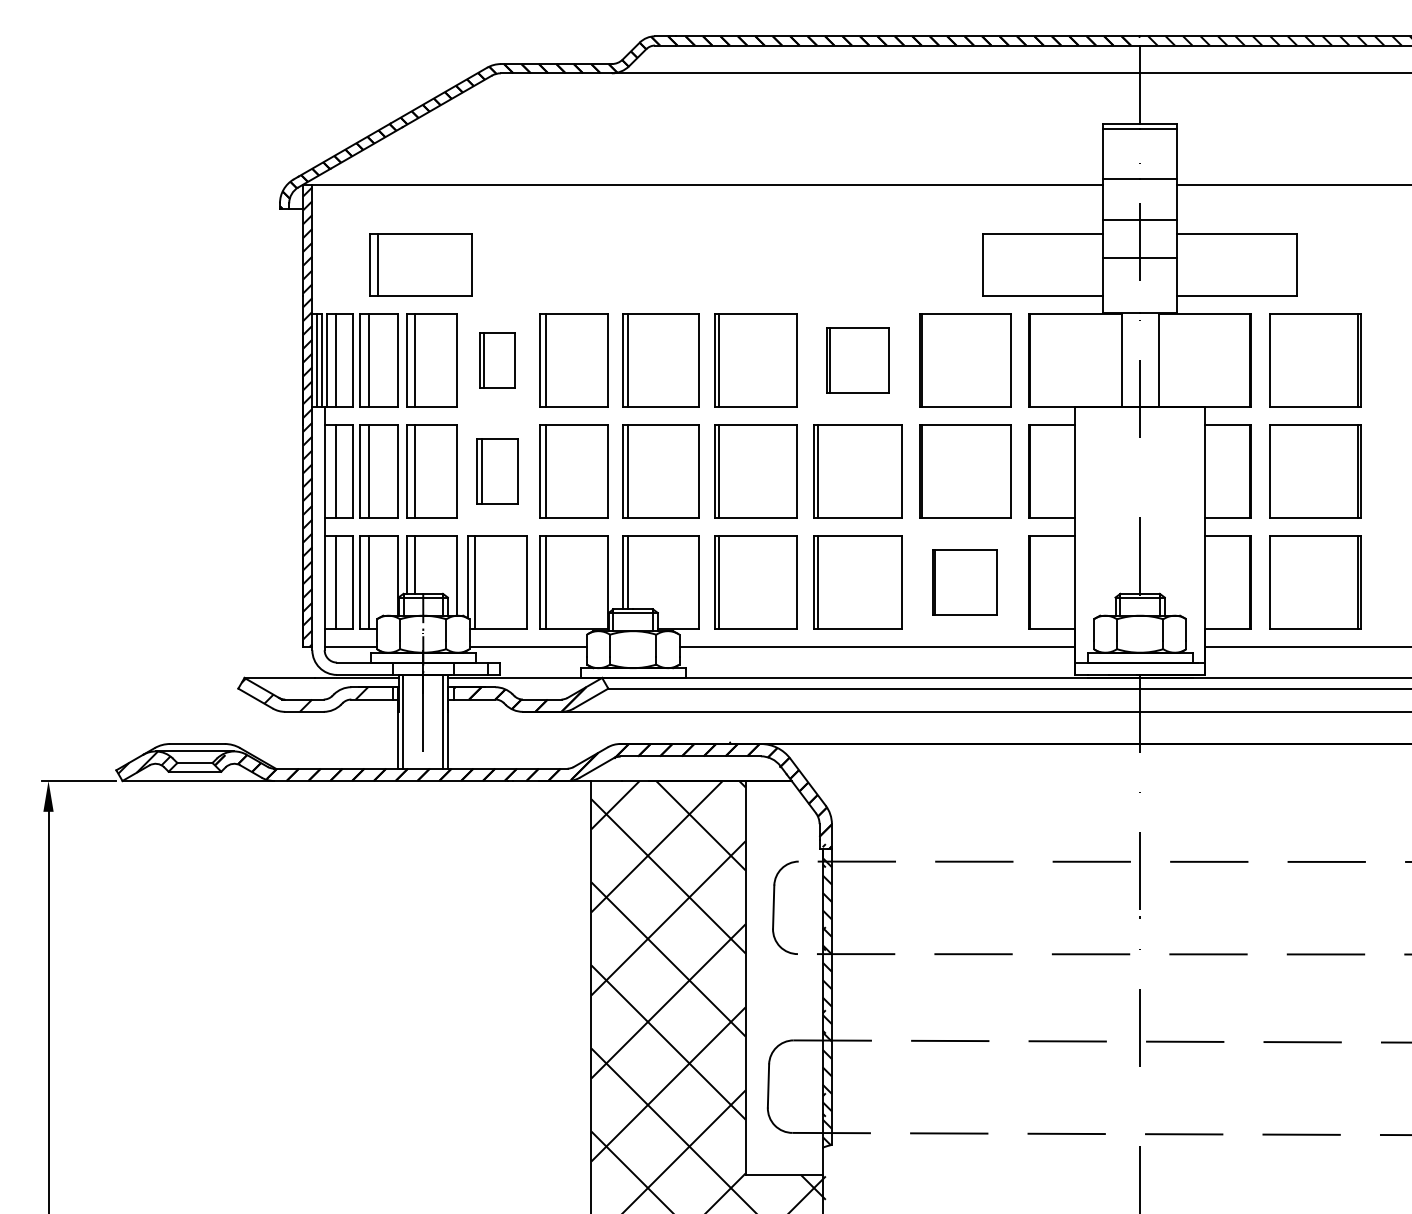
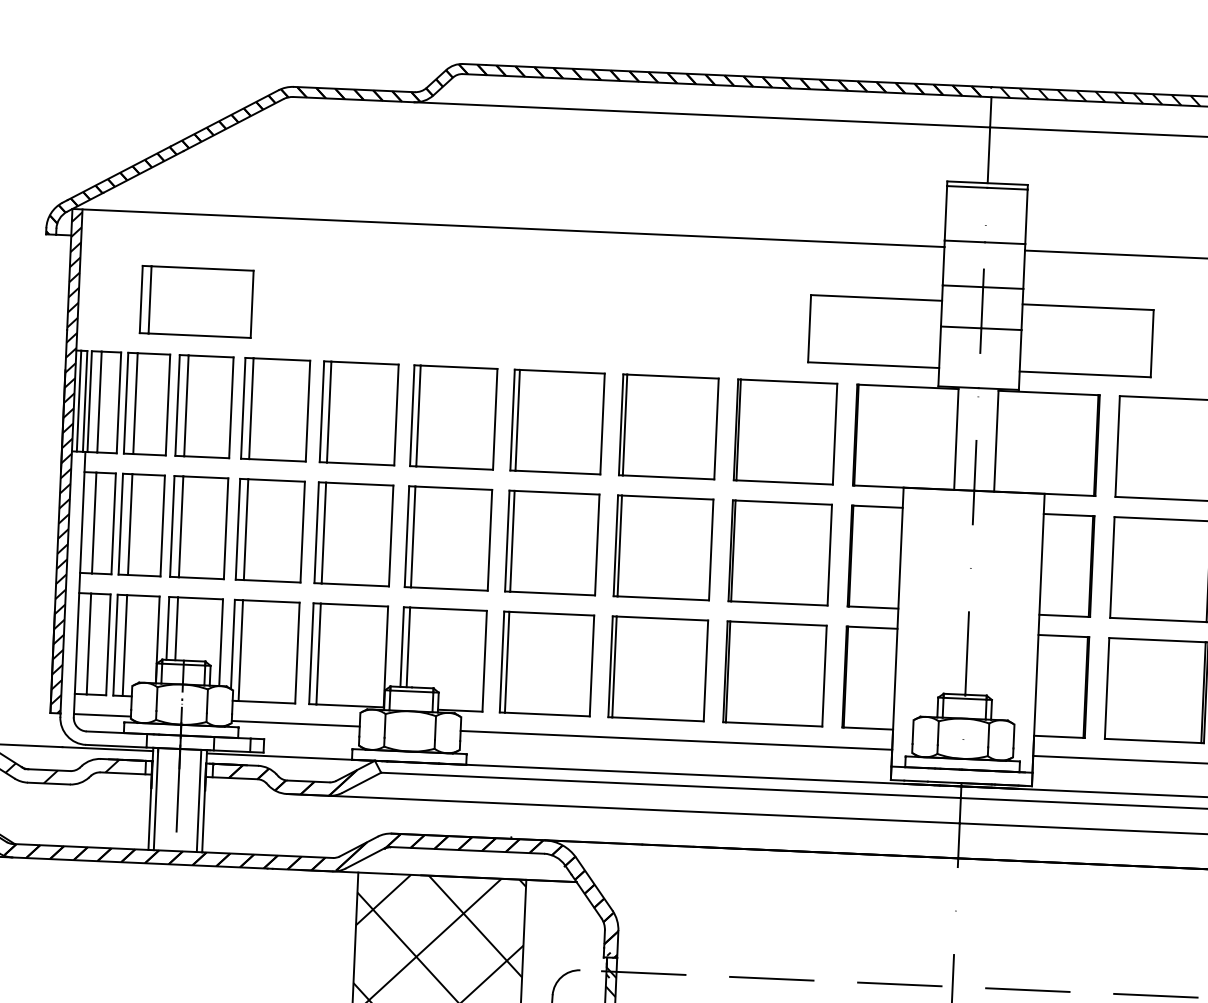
part: (497, 360) -> (275, 409), size x1.67
part: (857, 360) -> (668, 426), size x1.43
part: (497, 471) -> (270, 530), size x1.43
part: (965, 582) -> (775, 674), size x1.43

